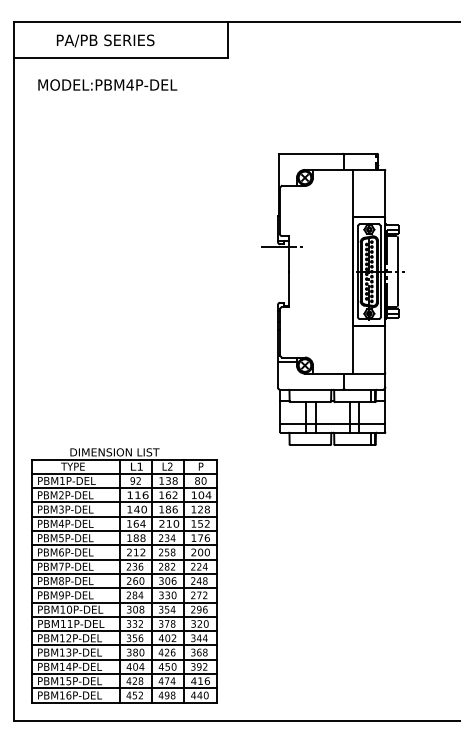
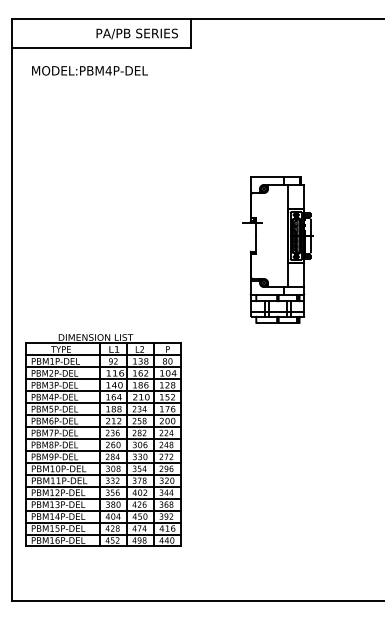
text: (104, 40) -> (136, 33), moved
part: (332, 299) -> (277, 249), size x0.6
part: (123, 575) -> (103, 440), moved

